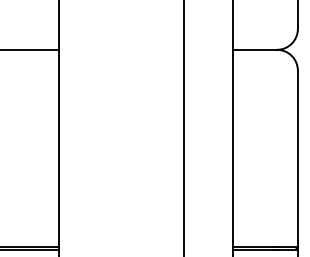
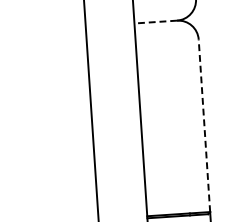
line: (255, 49) -> (155, 21), solid -> dashed
line: (297, 158) -> (204, 125), solid -> dashed

